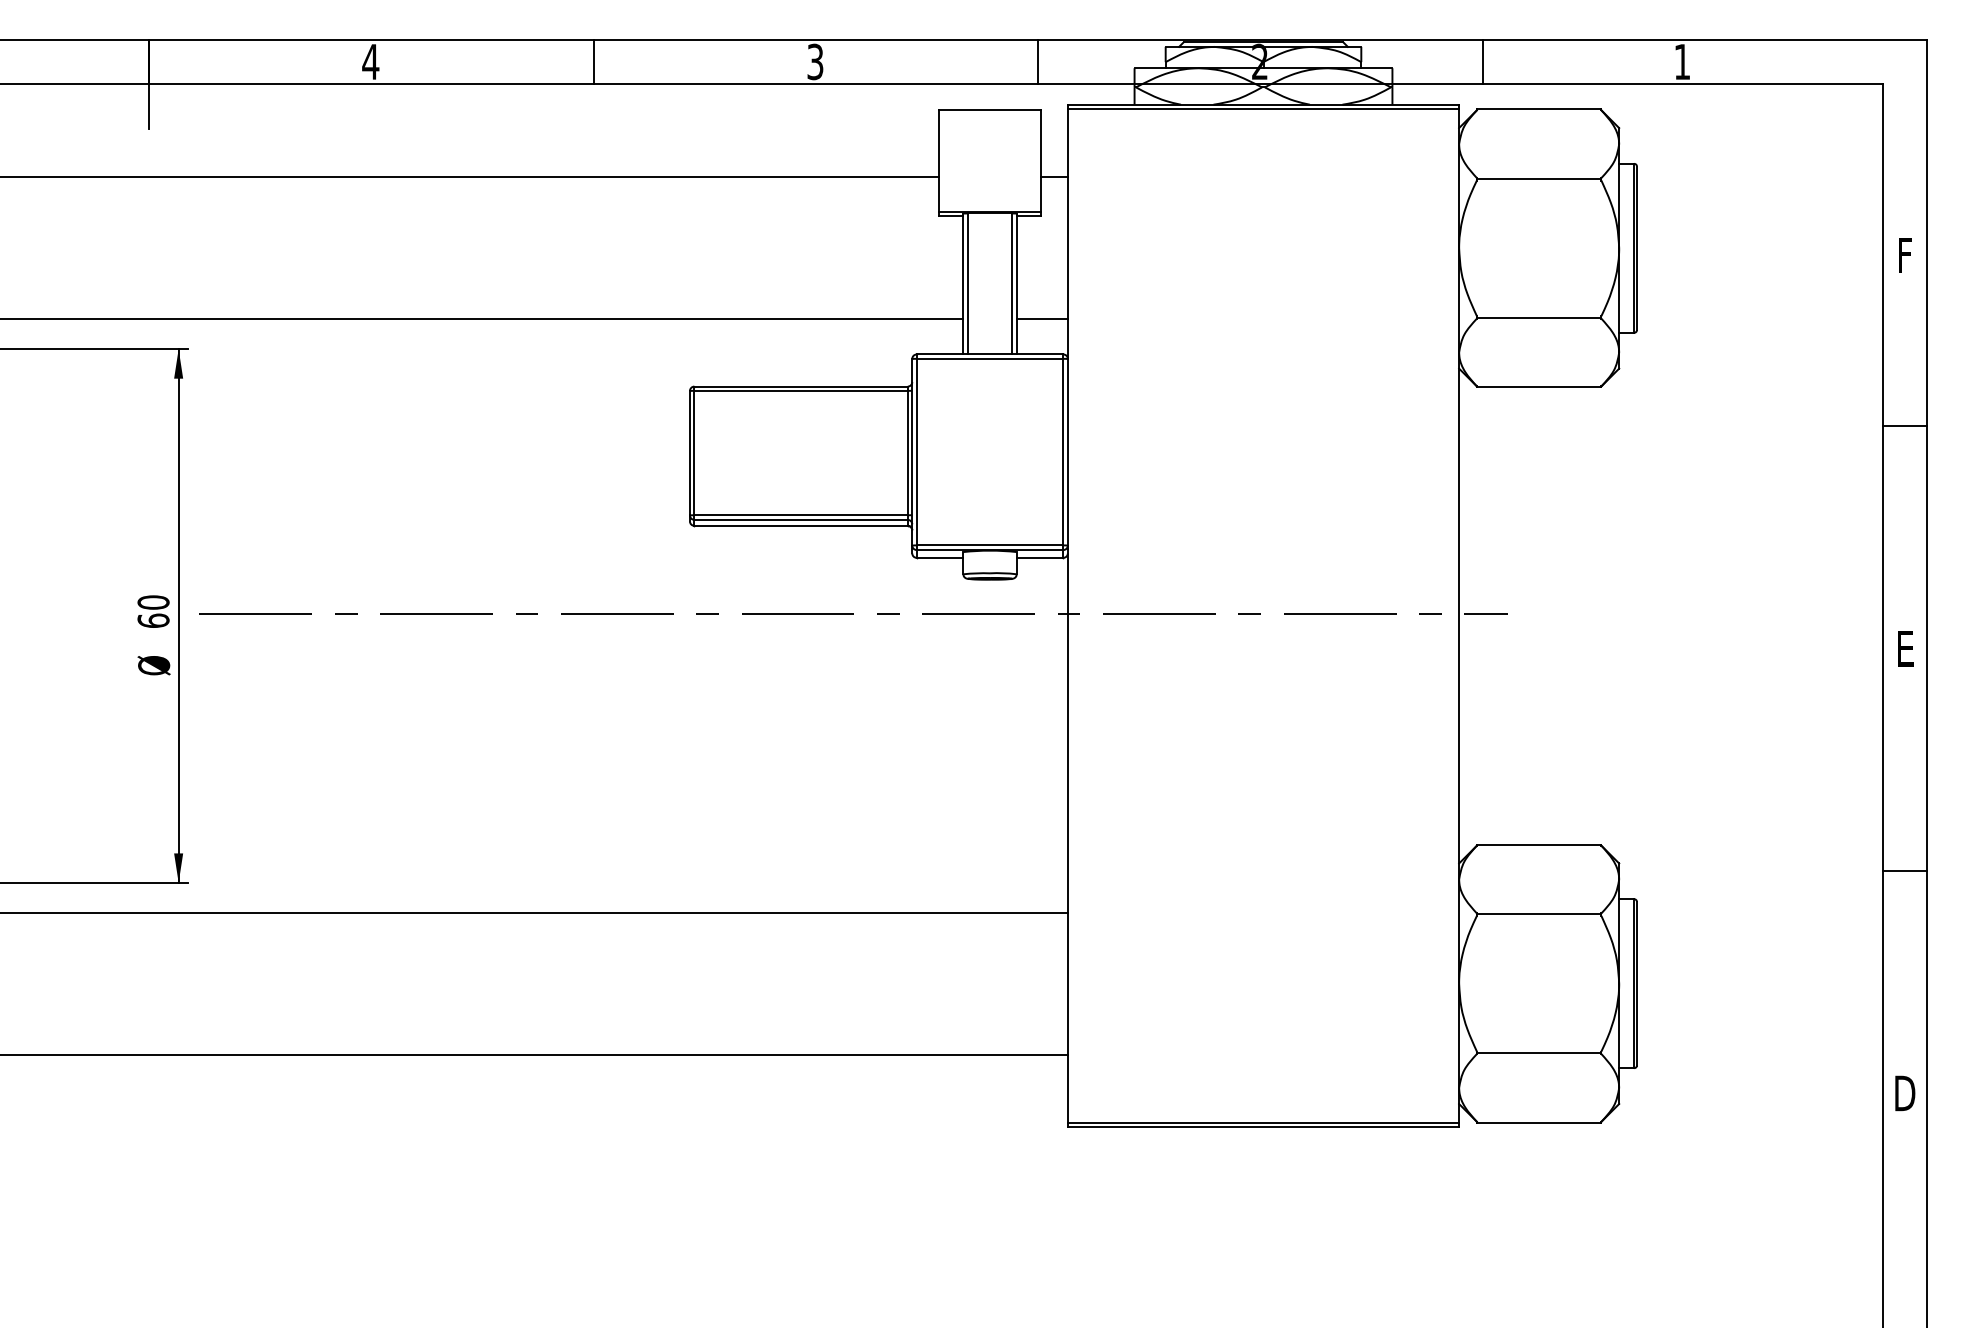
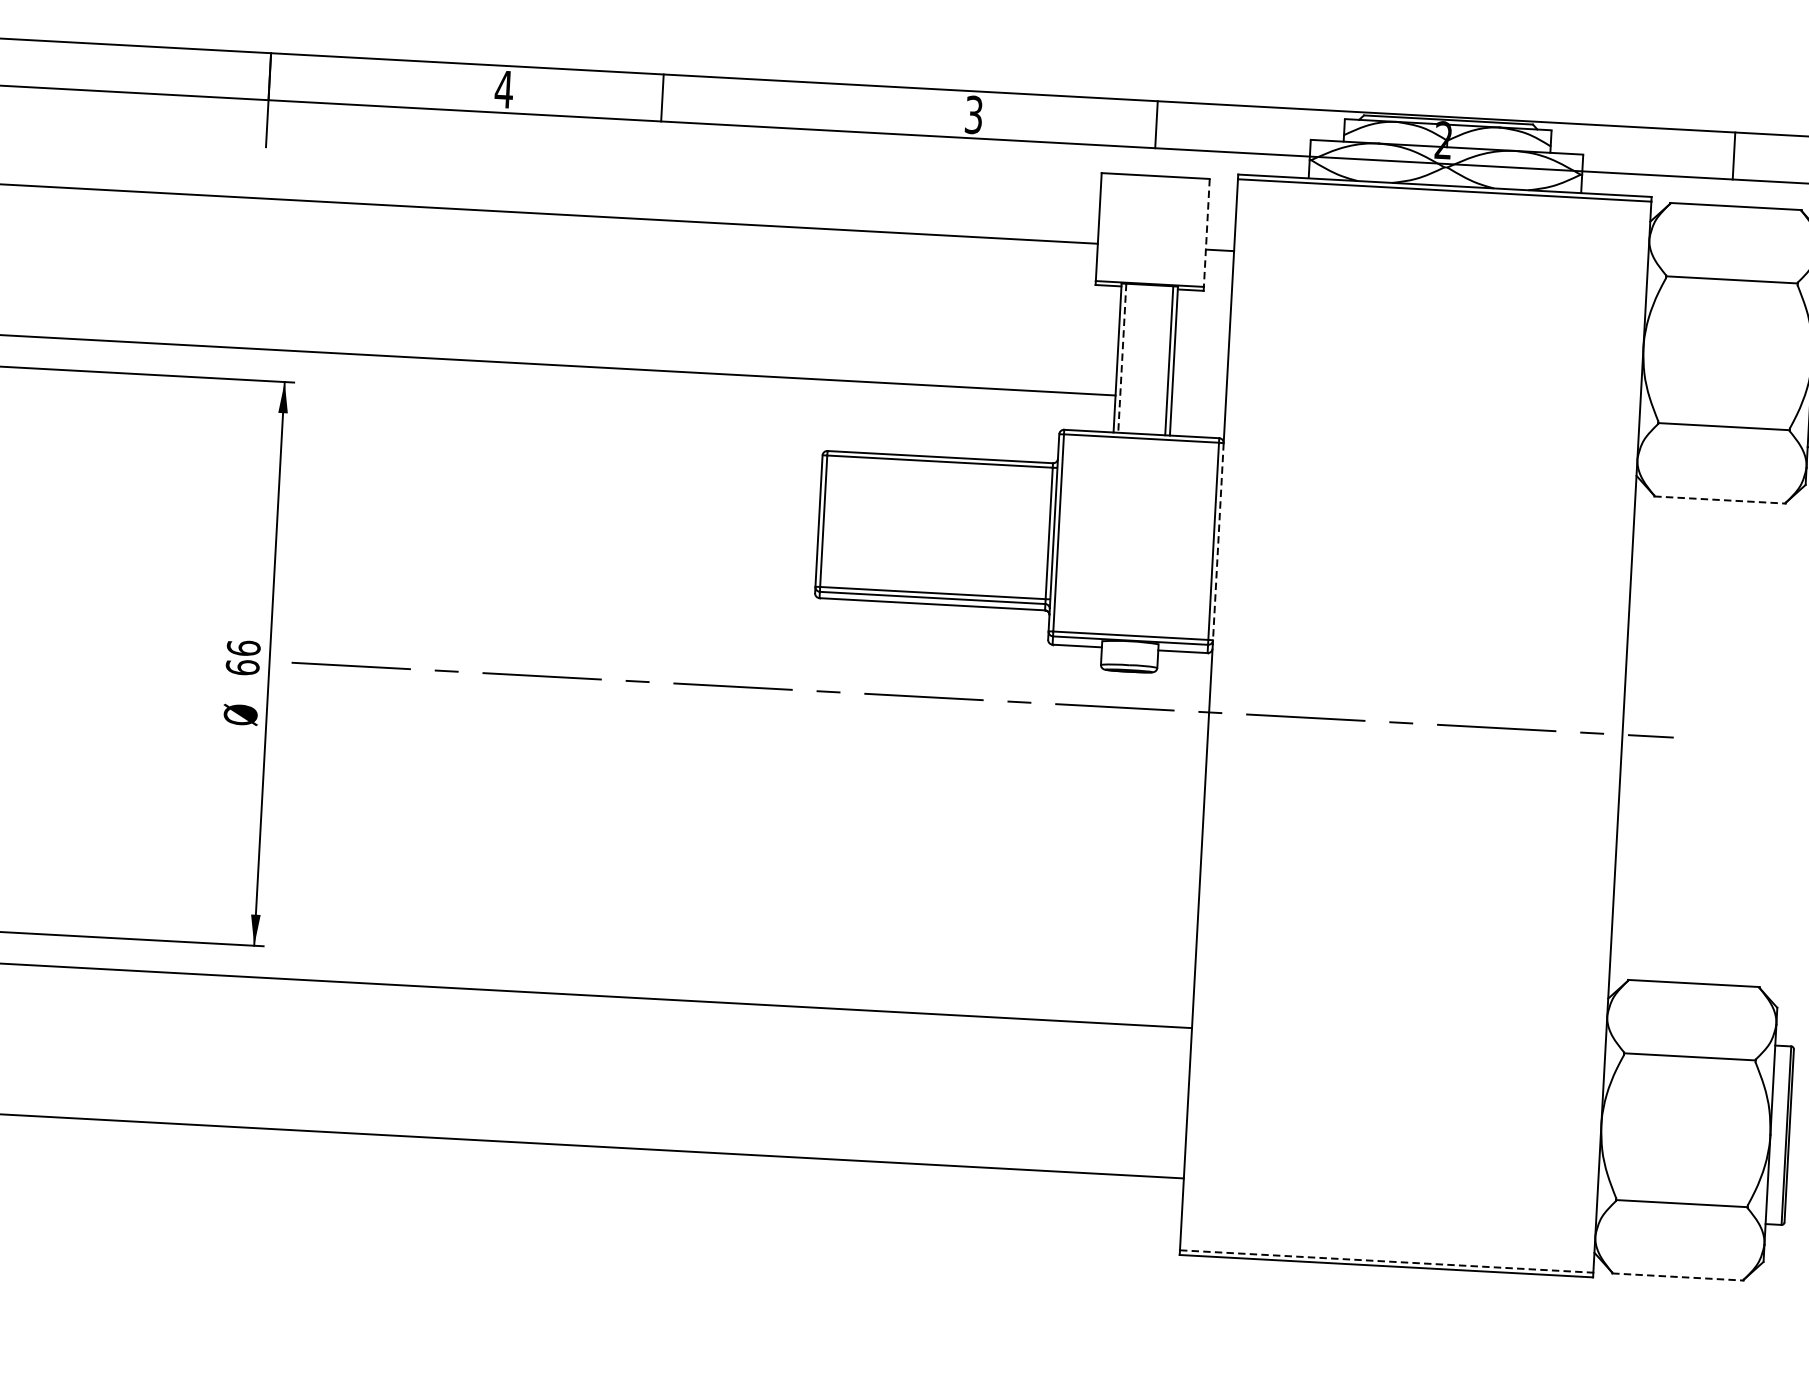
line: (593, 61) -> (662, 97), moved
line: (1038, 61) -> (1156, 124), moved
line: (1482, 61) -> (1733, 155), moved
line: (1041, 161) -> (1207, 233), solid -> dashed
line: (967, 283) -> (1121, 357), solid -> dashed
line: (1041, 319) -> (1198, 400), removed
line: (1539, 387) -> (1720, 500), solid -> dashed
line: (1067, 452) -> (1217, 542), solid -> dashed
text: (153, 602) -> (243, 648), 60 -> 66
line: (1263, 1122) -> (1386, 1261), solid -> dashed
line: (1539, 1122) -> (1678, 1276), solid -> dashed

